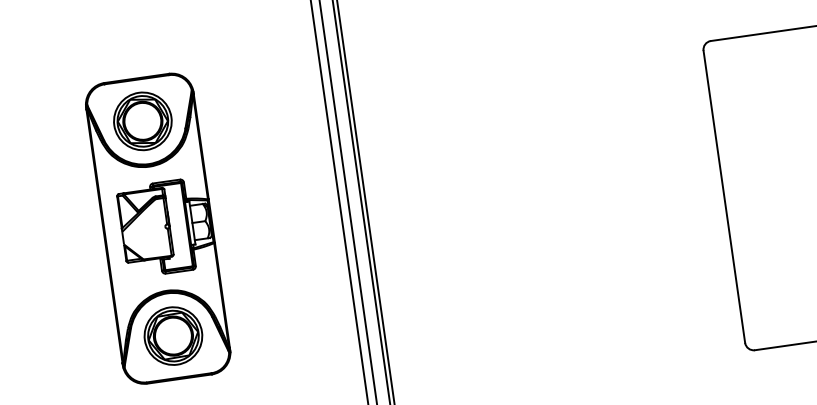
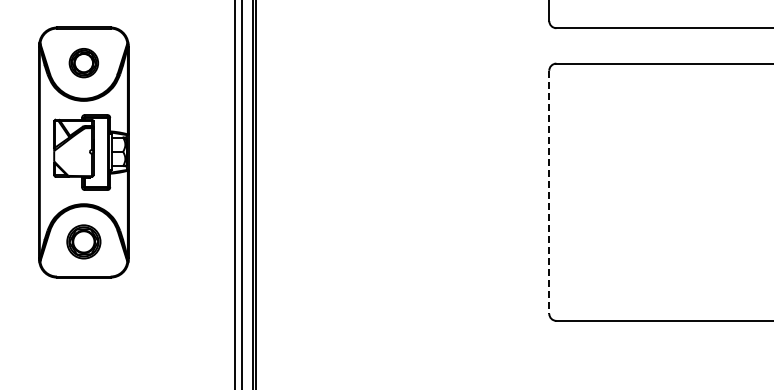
part: (142, 120) -> (83, 62), size x0.6
line: (724, 197) -> (549, 192), solid -> dashed
part: (172, 335) -> (83, 241), size x0.7

